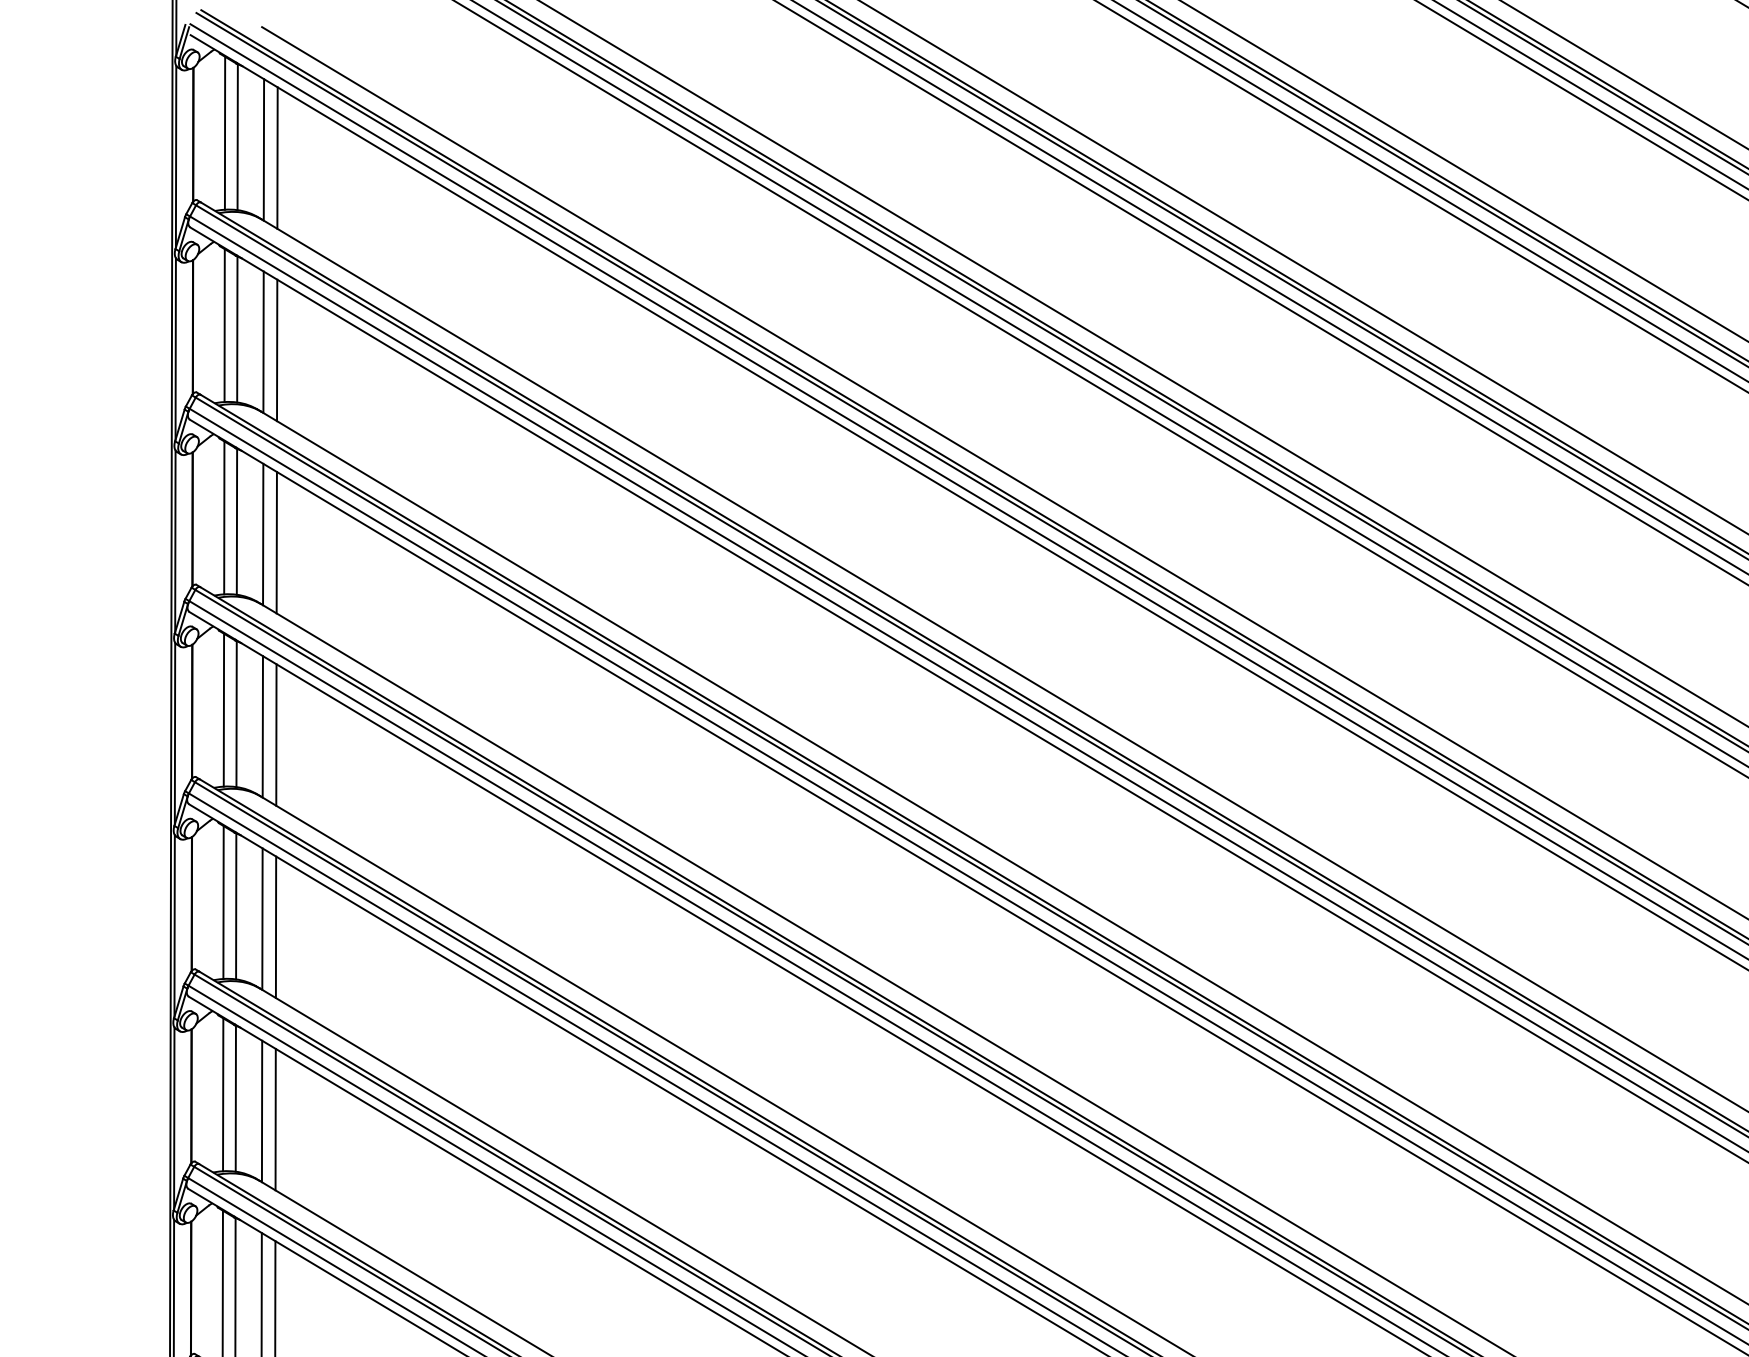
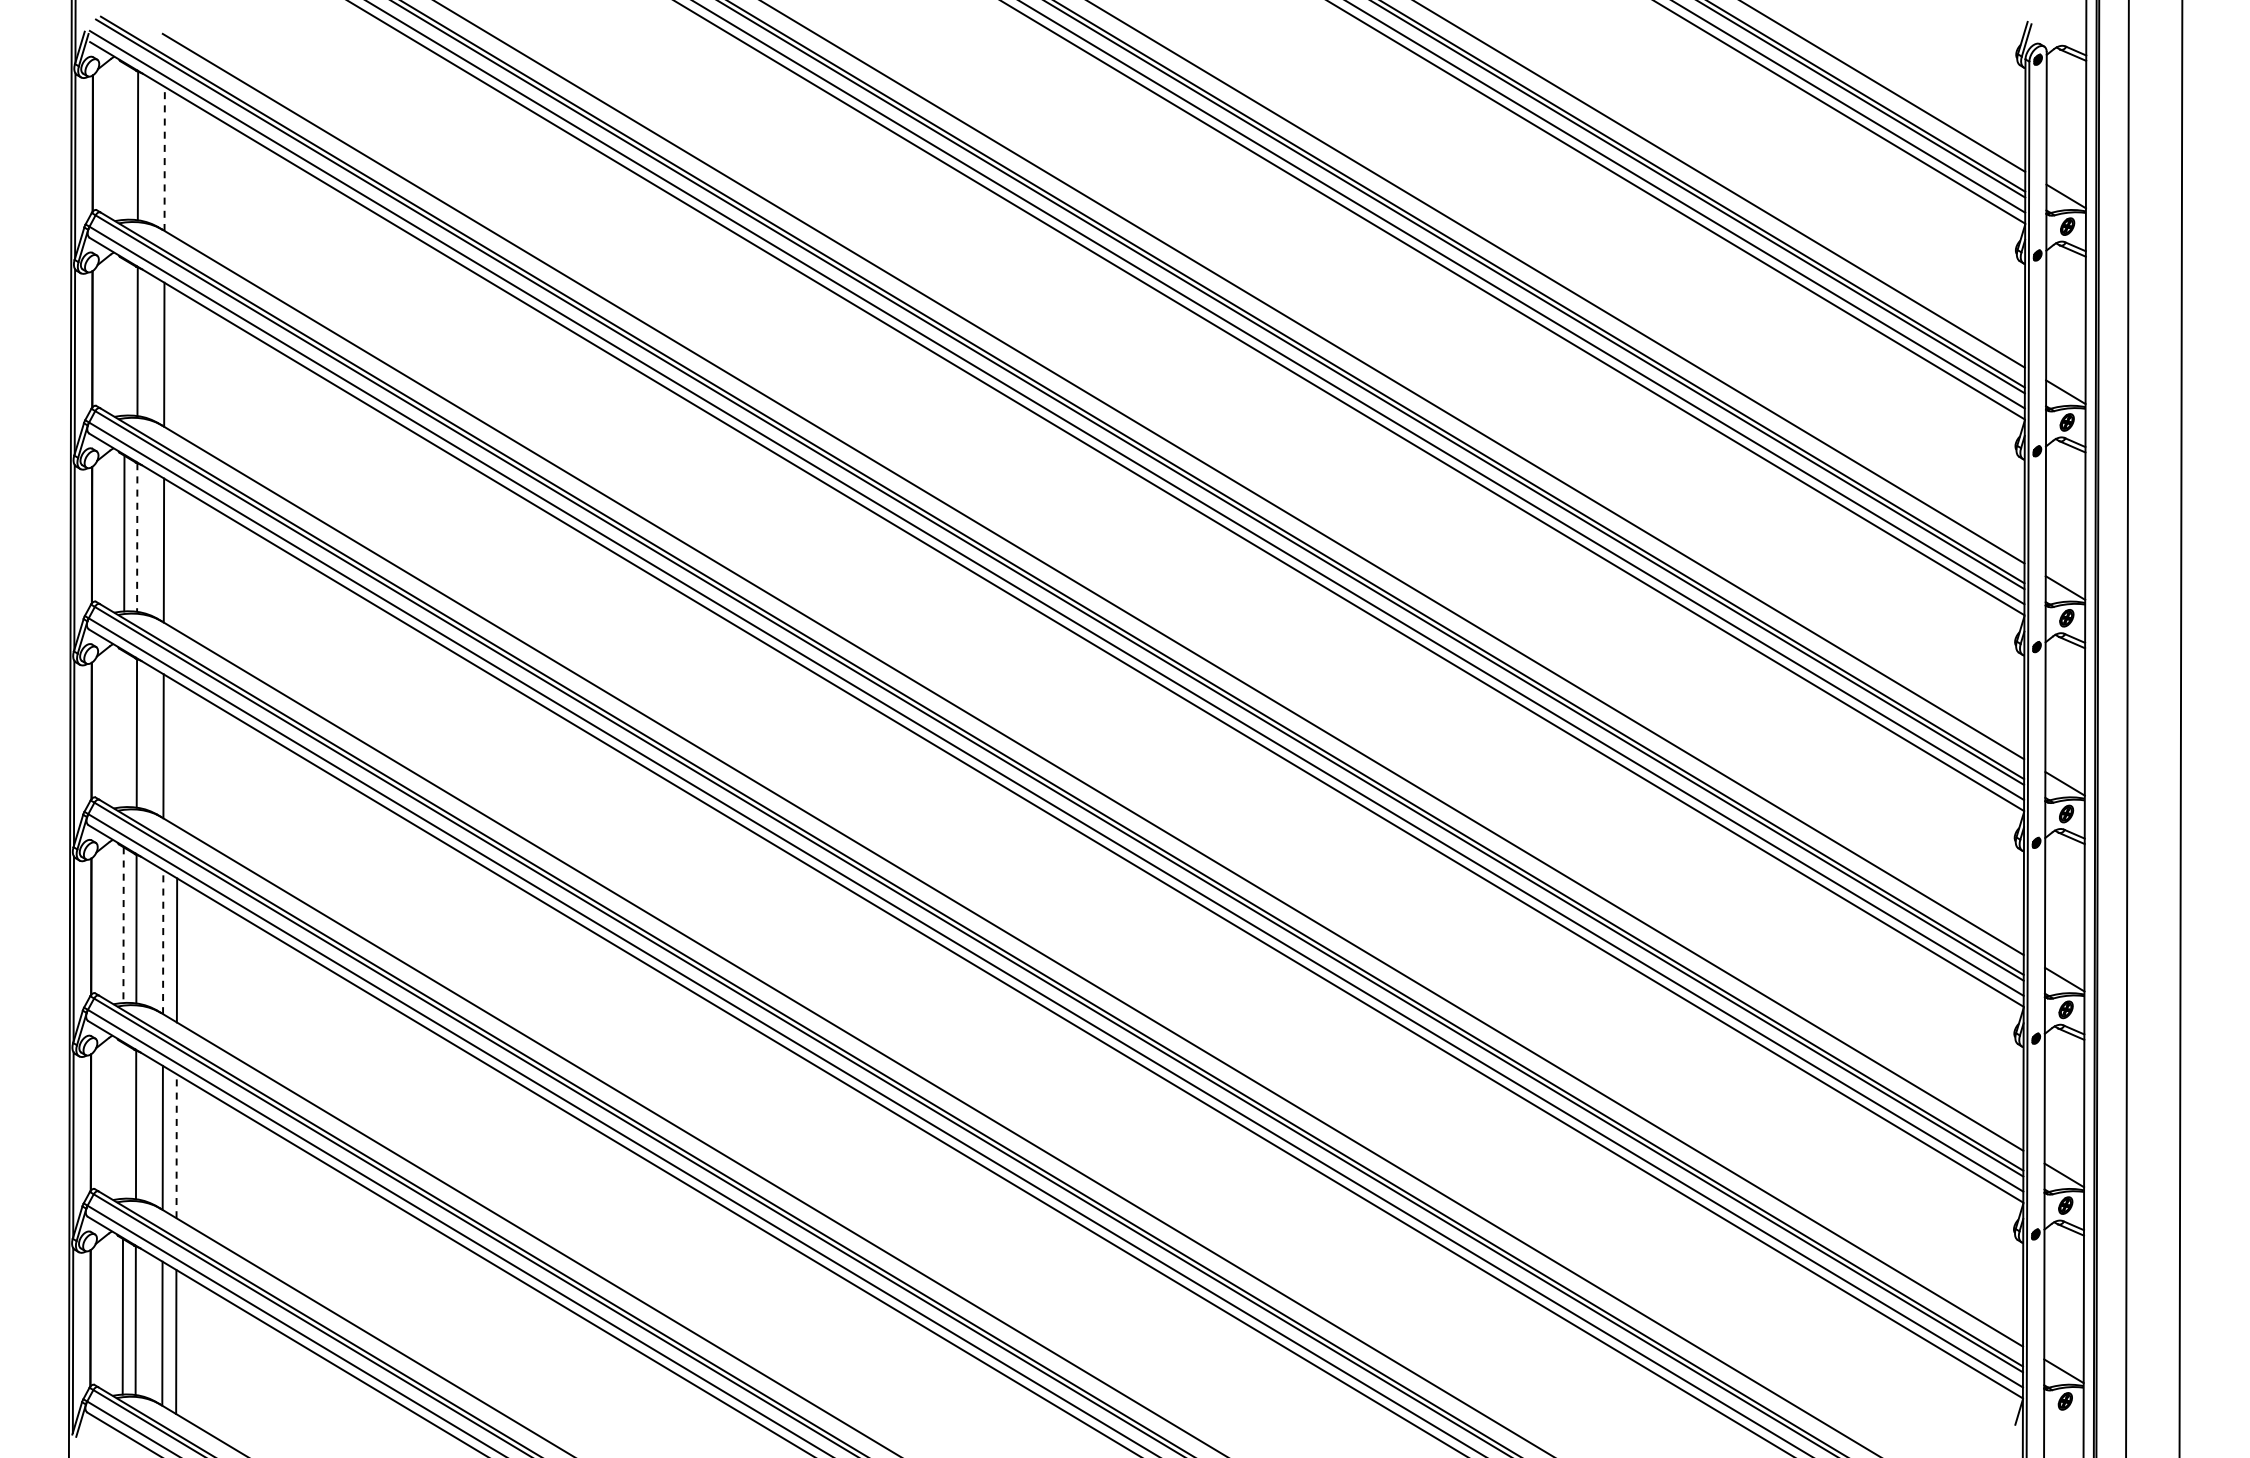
line: (224, 132) -> (124, 141), removed
line: (263, 149) -> (164, 158), solid -> dashed
line: (277, 158) -> (178, 167), removed
line: (224, 325) -> (124, 337), removed
line: (277, 350) -> (178, 363), removed
line: (237, 522) -> (137, 538), solid -> dashed
line: (276, 542) -> (177, 558), removed
line: (223, 710) -> (123, 729), removed
line: (276, 734) -> (177, 754), removed
line: (223, 902) -> (123, 925), solid -> dashed
line: (262, 918) -> (163, 941), solid -> dashed
line: (223, 1094) -> (123, 1120), removed
line: (275, 1119) -> (176, 1146), solid -> dashed

